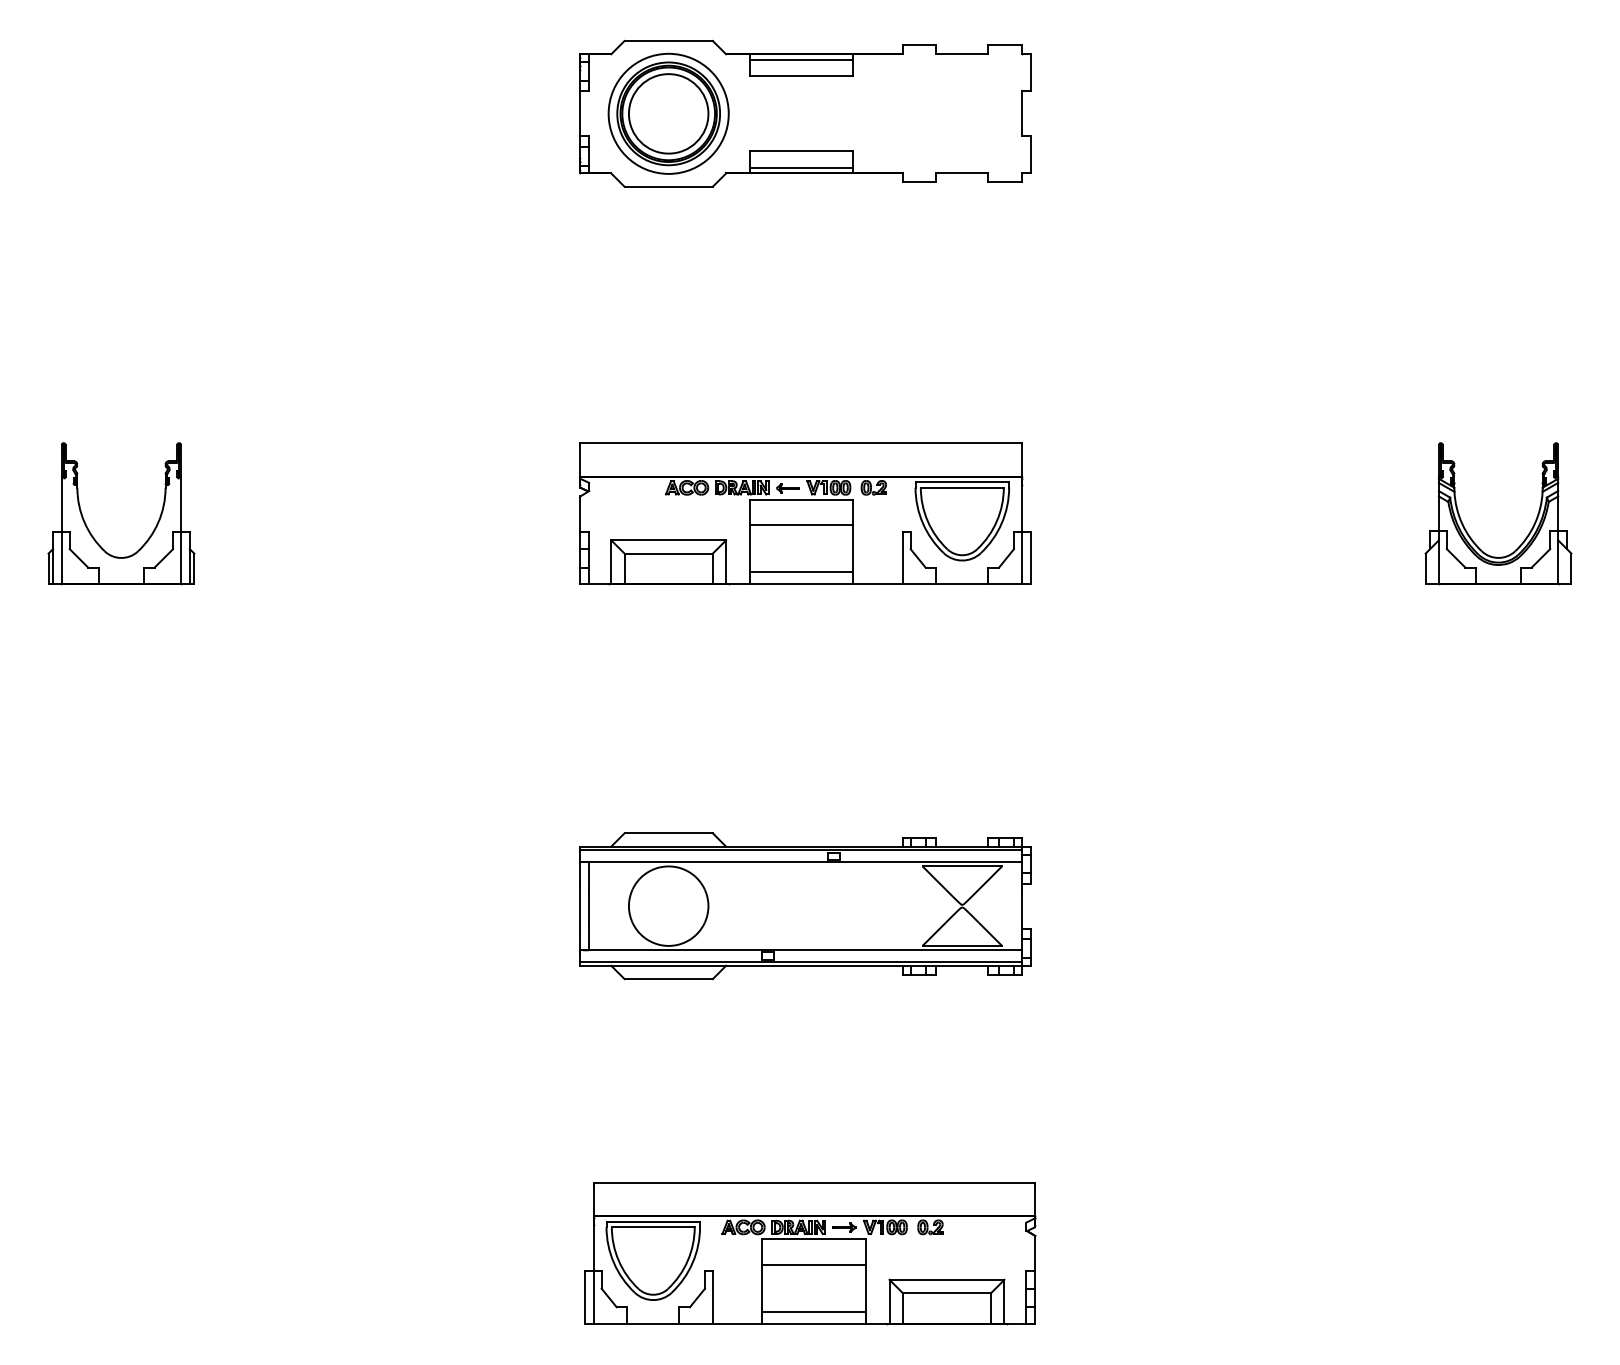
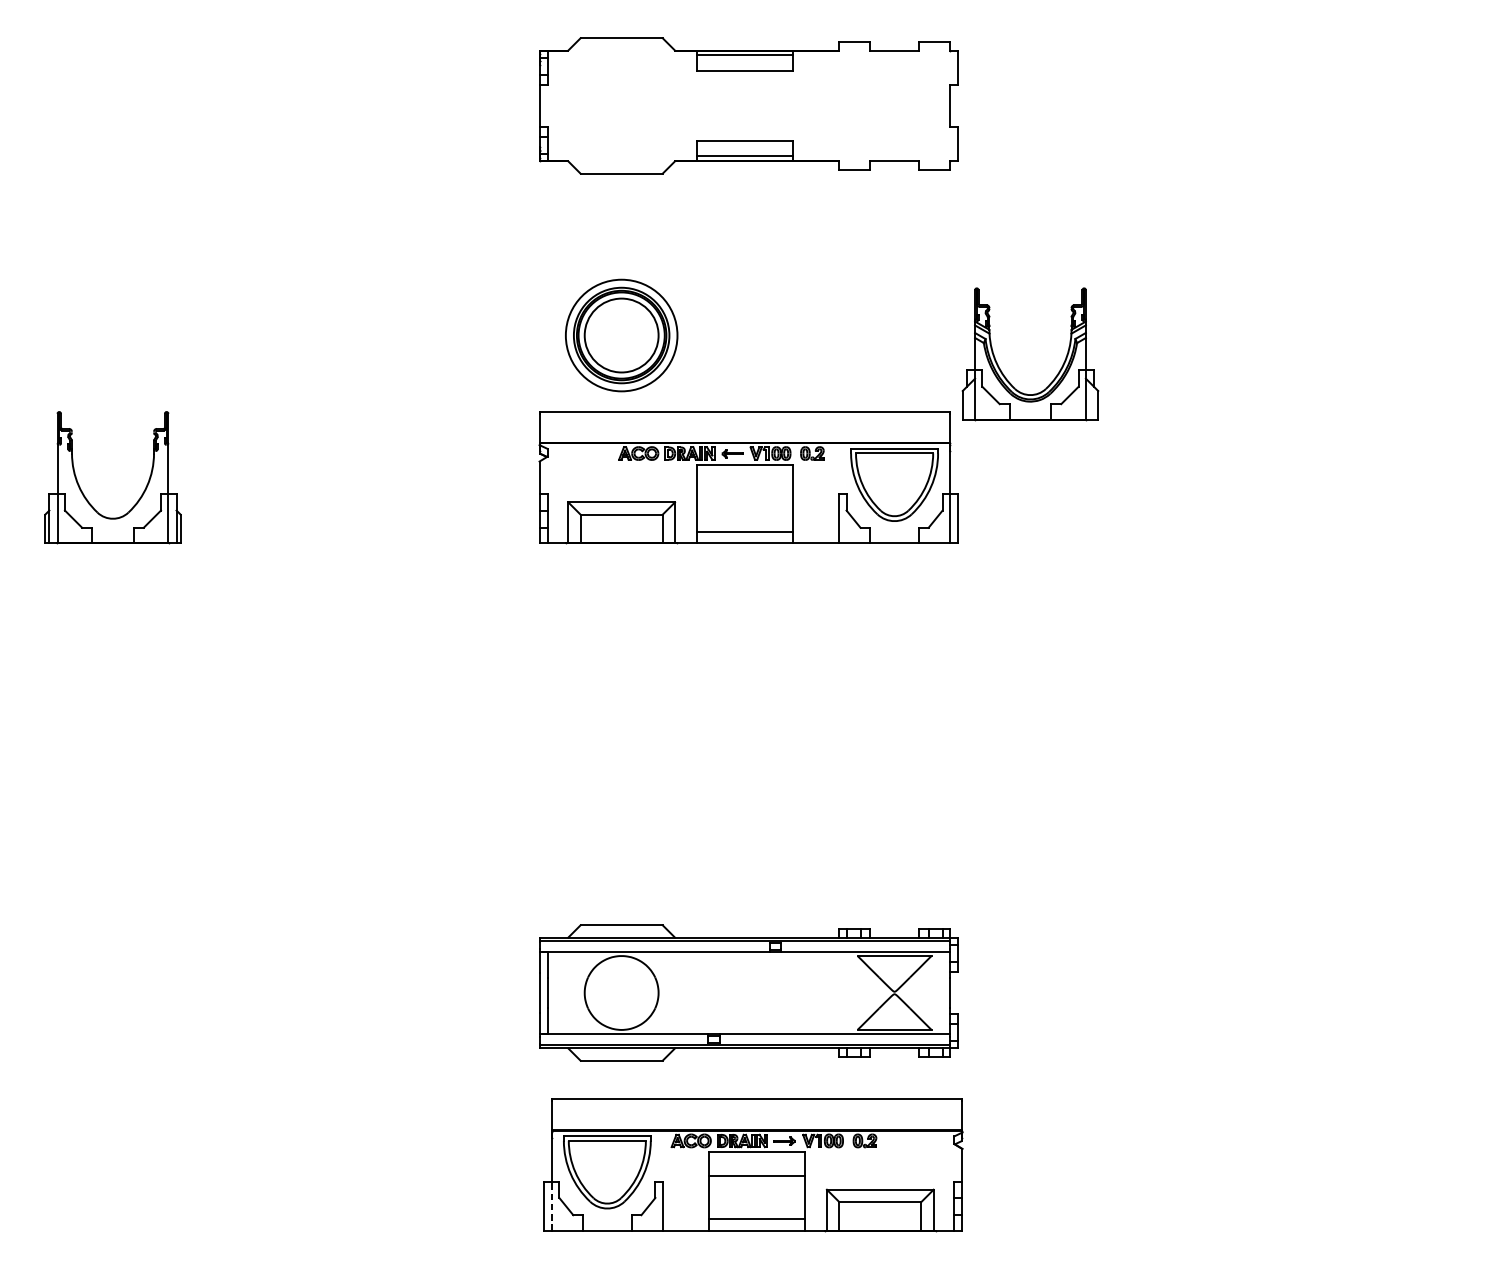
part: (668, 113) -> (621, 335), moved
line: (801, 525) -> (745, 488), removed
part: (1466, 529) -> (1000, 368), moved
part: (805, 906) -> (748, 993), moved
line: (593, 1297) -> (551, 1206), solid -> dashed

